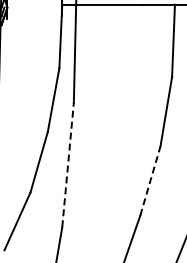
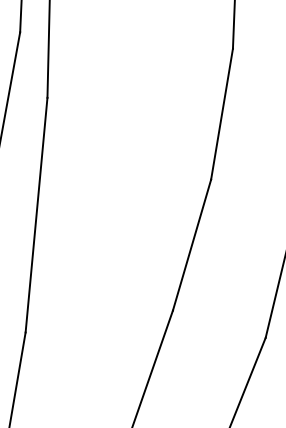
line: (68, 164) -> (37, 214), dashed -> solid
line: (150, 180) -> (192, 244), dashed -> solid

